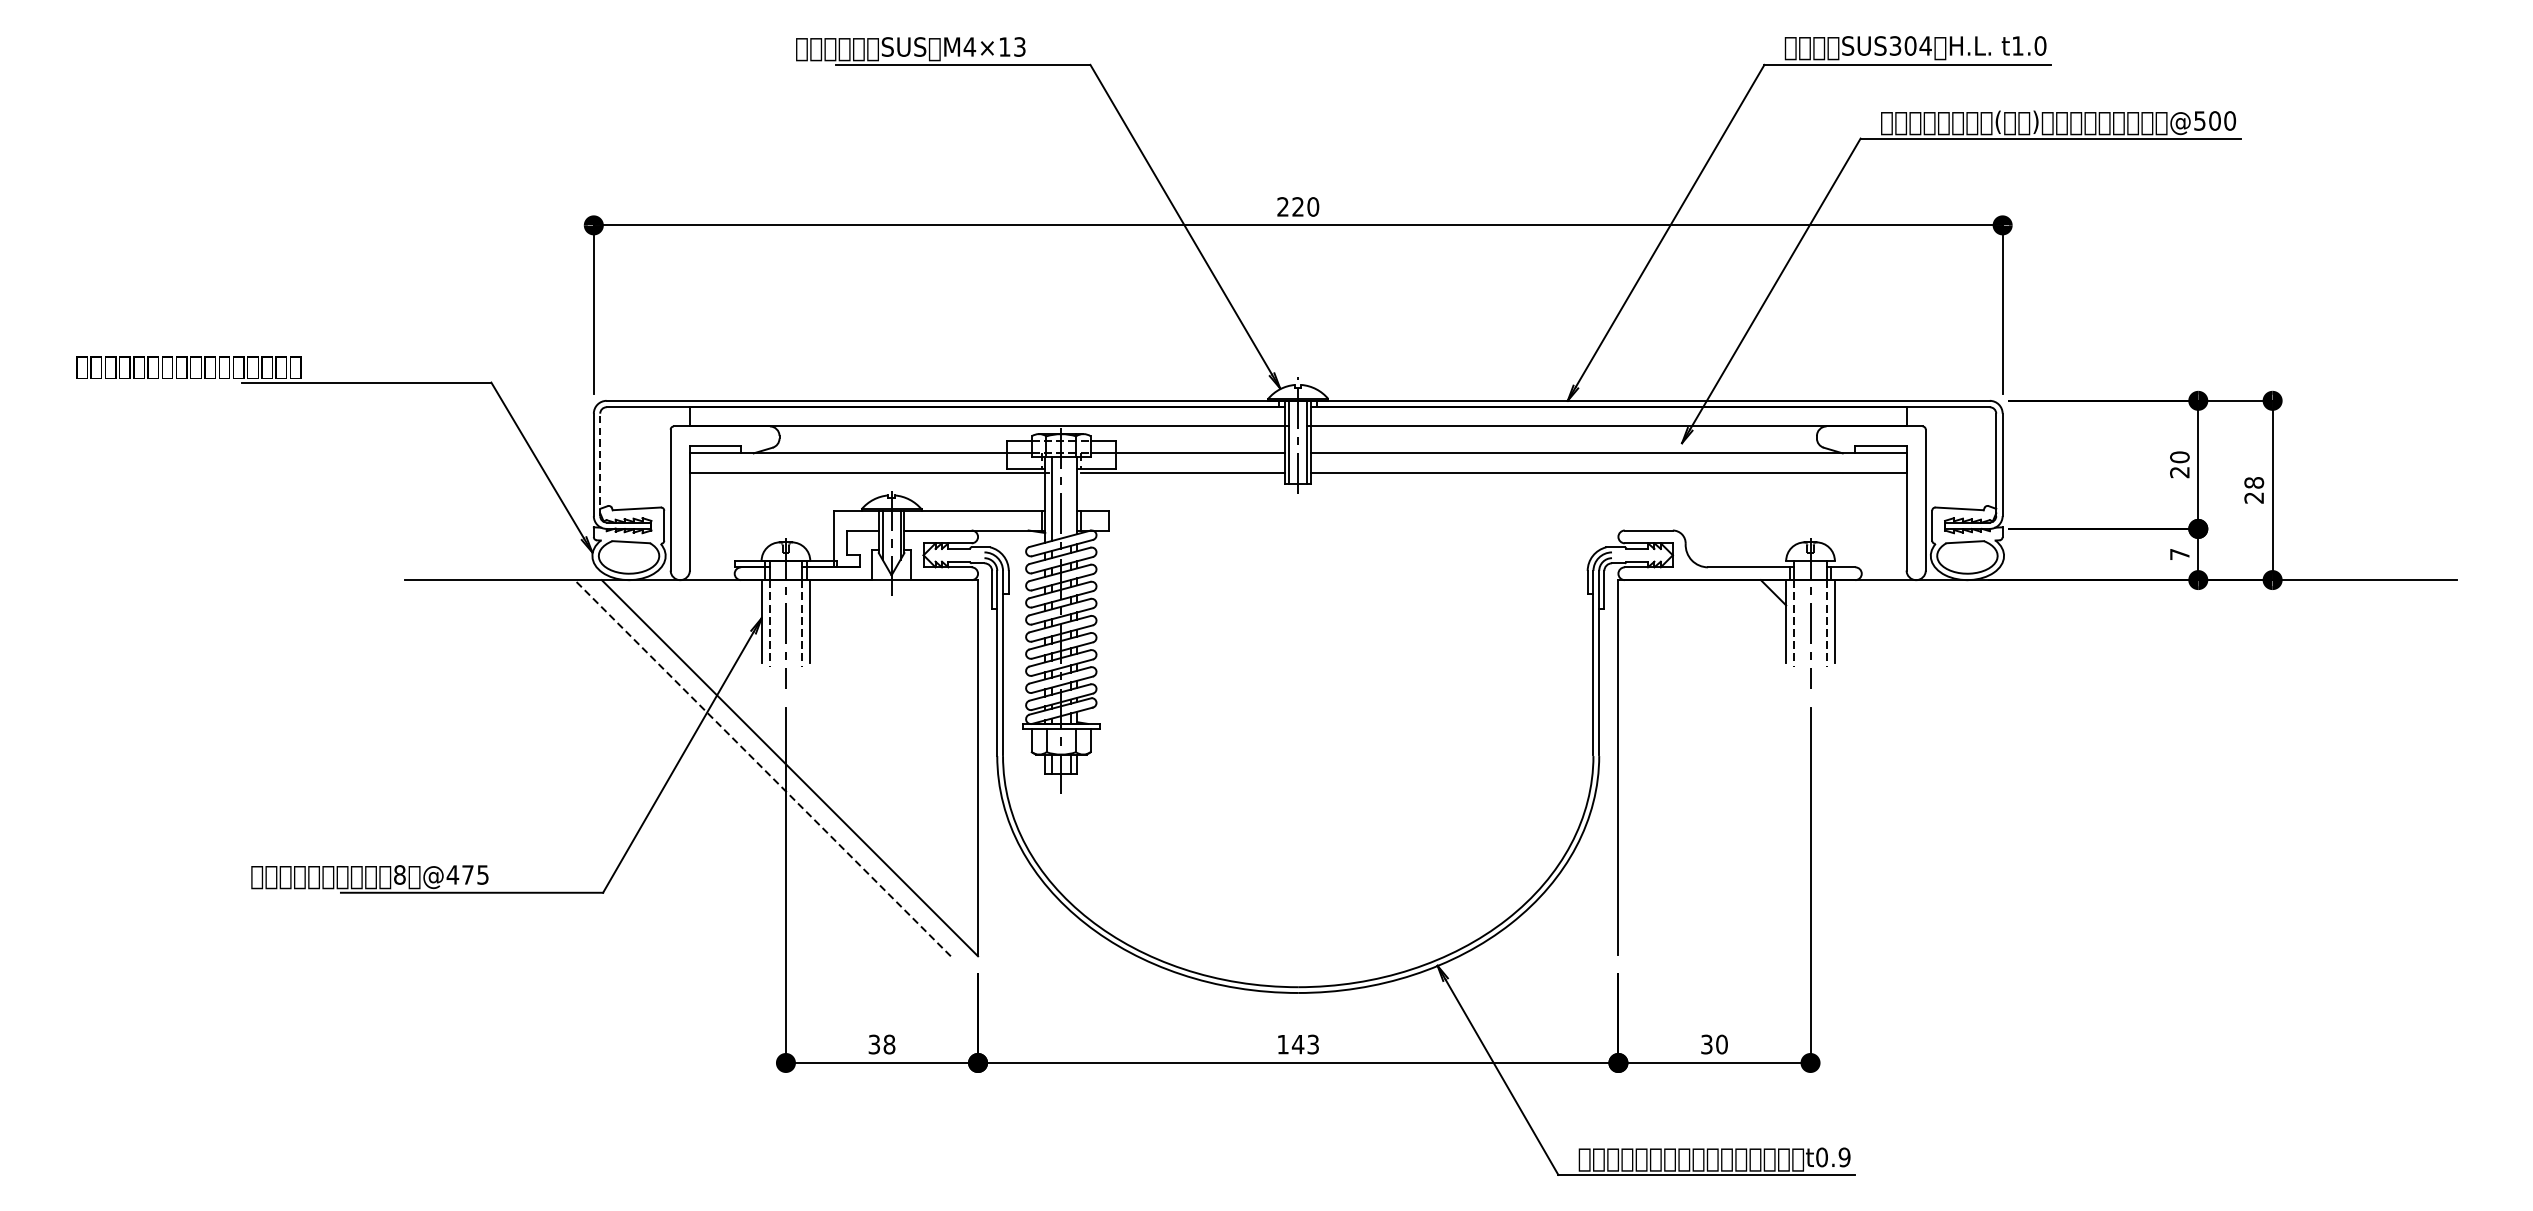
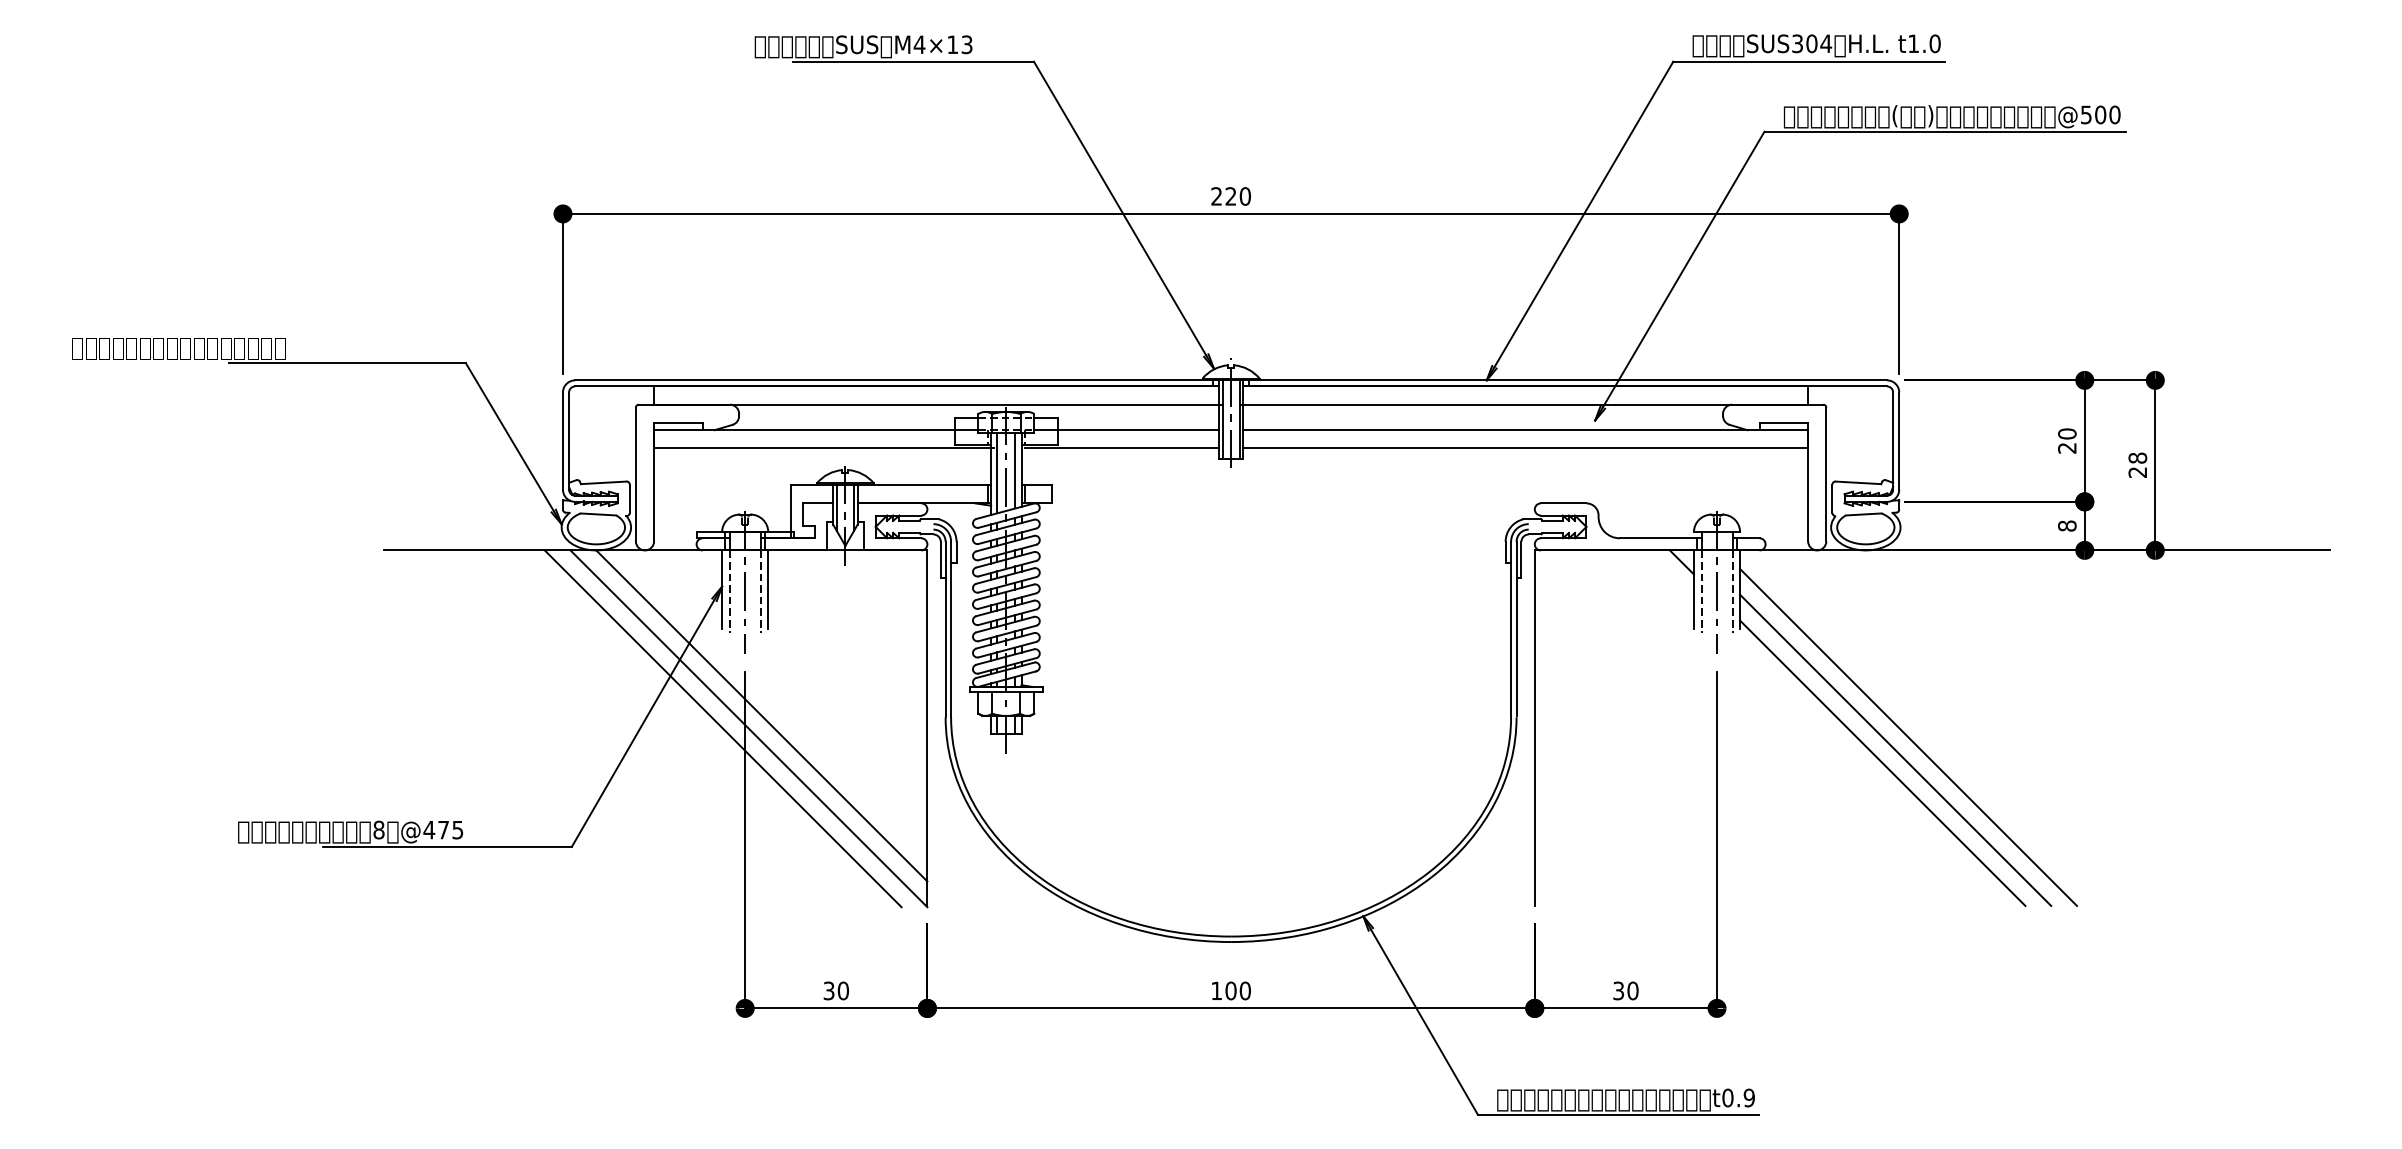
line: (600, 465) -> (569, 441), dashed -> solid
line: (1070, 495) -> (1015, 470), added
text: (2180, 553) -> (2067, 525), 7 -> 8
line: (803, 754) -> (761, 715), added
line: (762, 767) -> (722, 728), dashed -> solid
line: (2012, 777) -> (1908, 737), added
line: (1998, 790) -> (1895, 749), added
line: (1985, 803) -> (1882, 762), added
text: (889, 1044) -> (843, 990), 38 -> 30
text: (1304, 1044) -> (1237, 990), 143 -> 100

